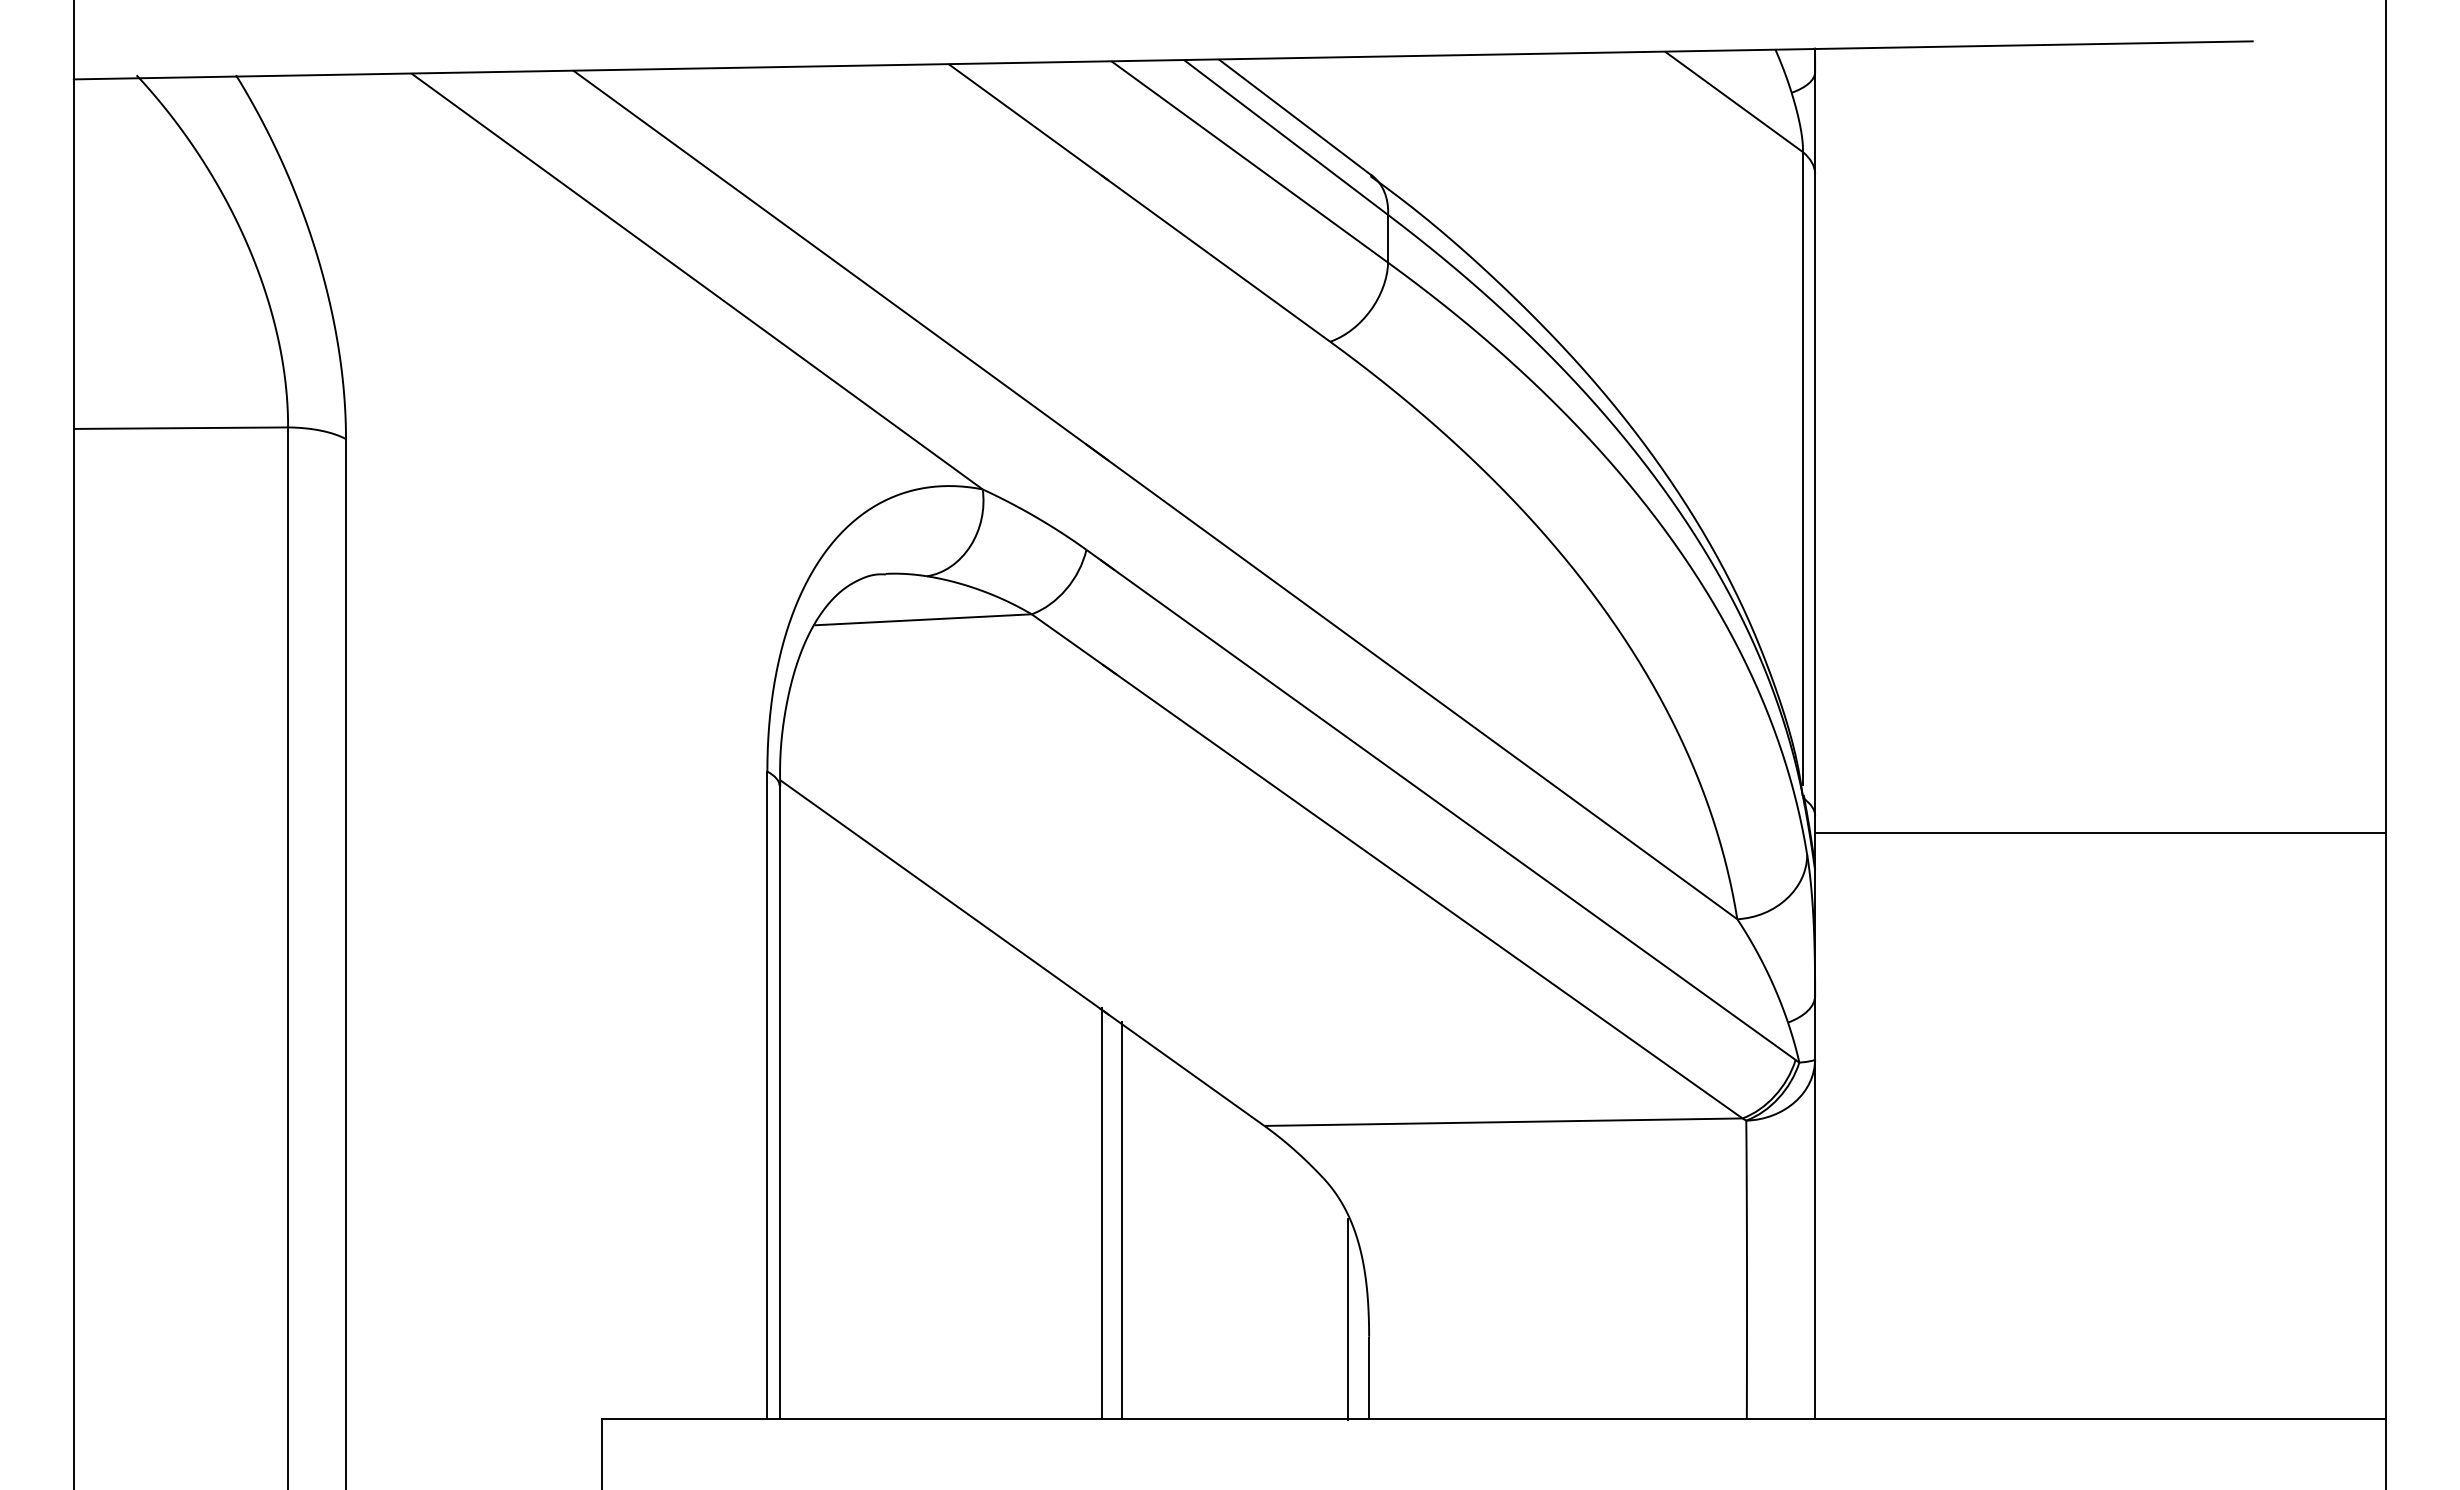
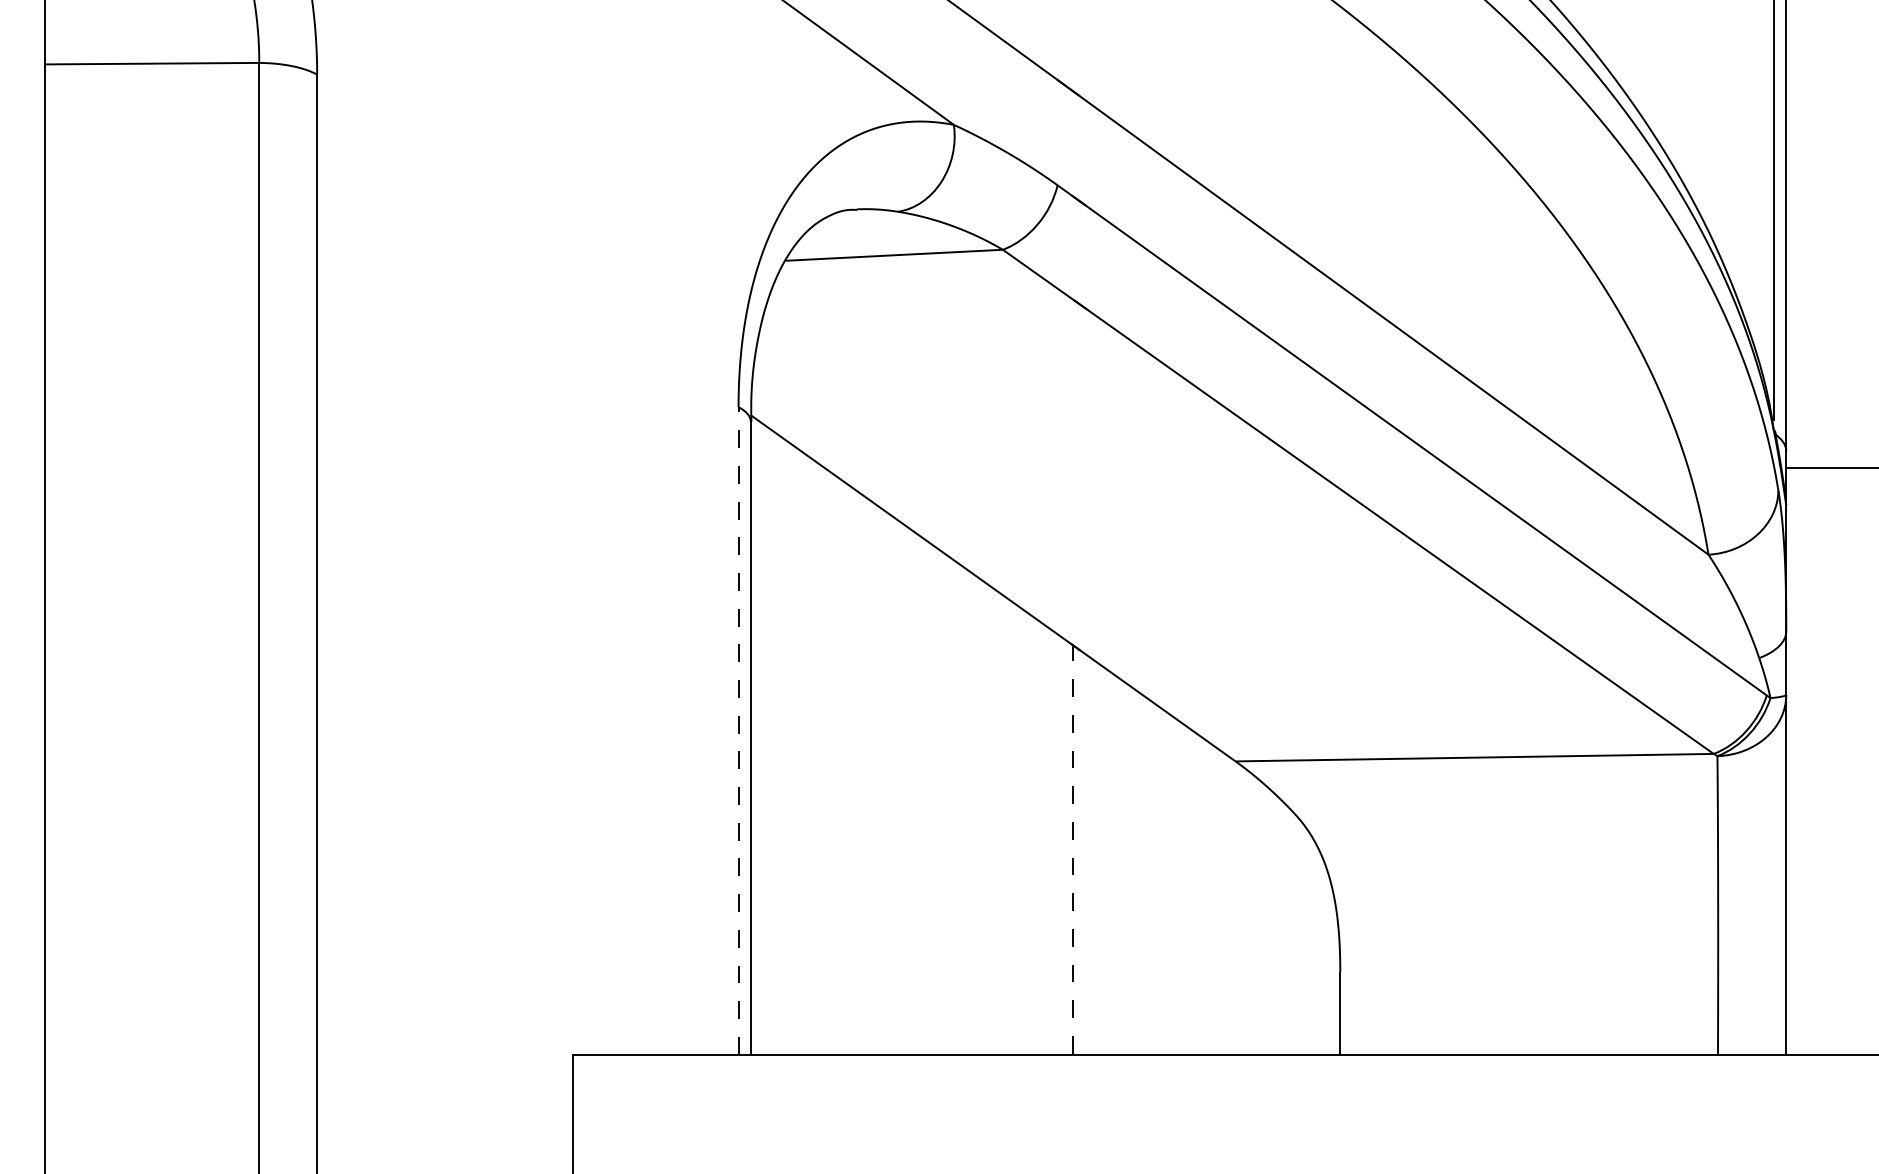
line: (767, 1095) -> (738, 730), solid -> dashed
line: (1101, 1213) -> (1072, 848), solid -> dashed
line: (1122, 1220) -> (1093, 855), removed
line: (1348, 1318) -> (1319, 953), removed

